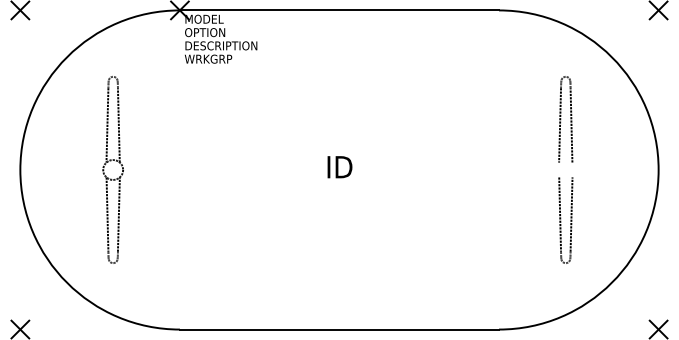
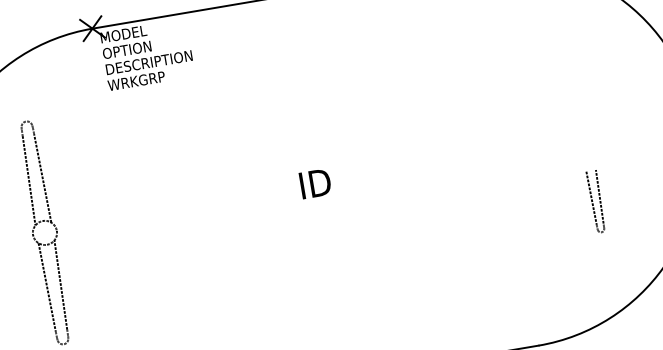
part: (565, 119) -> (575, 81), removed
part: (565, 220) -> (595, 201), size x0.6

